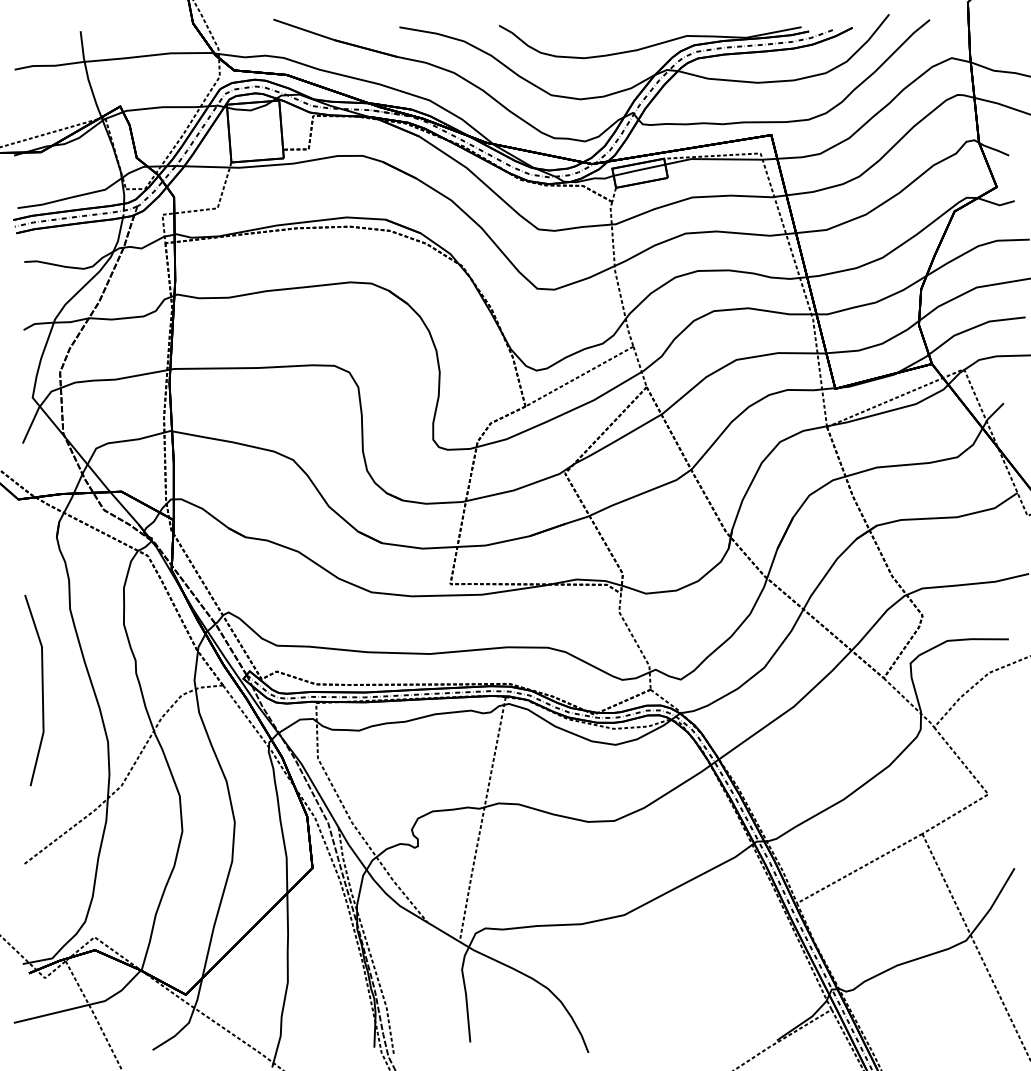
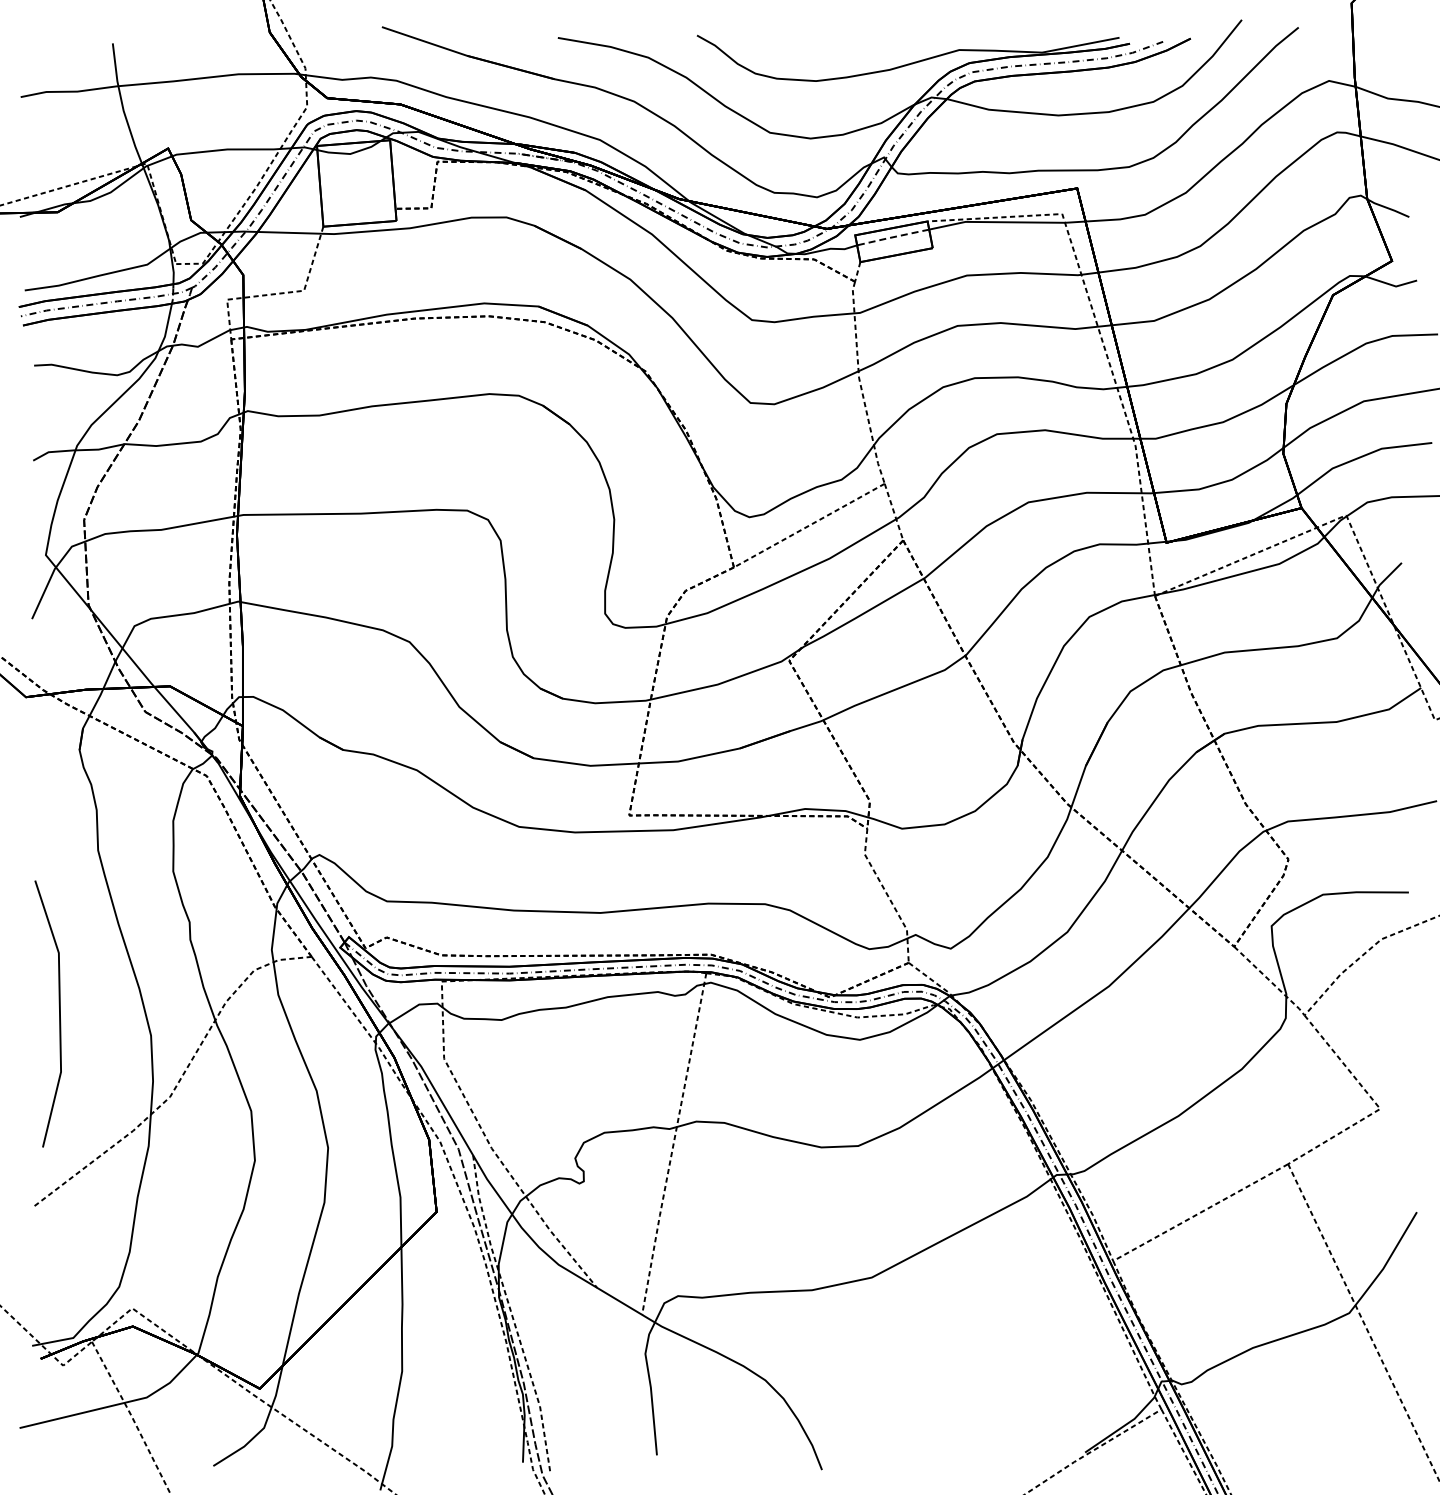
line: (639, 170) -> (892, 237), solid -> dashed
line: (42, 690) -> (59, 1013), moved

